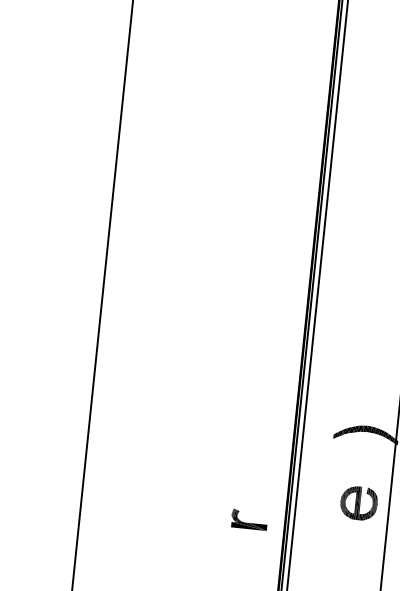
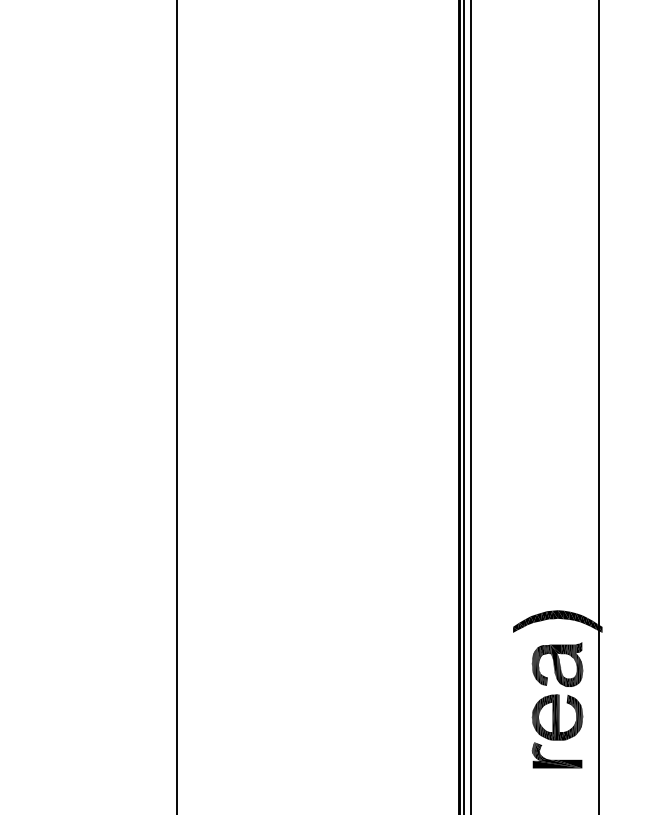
part: (362, 465) -> (557, 664), added
part: (249, 519) -> (556, 755), moved

